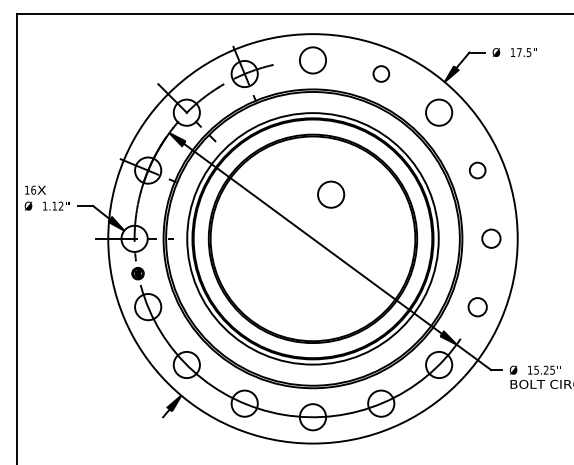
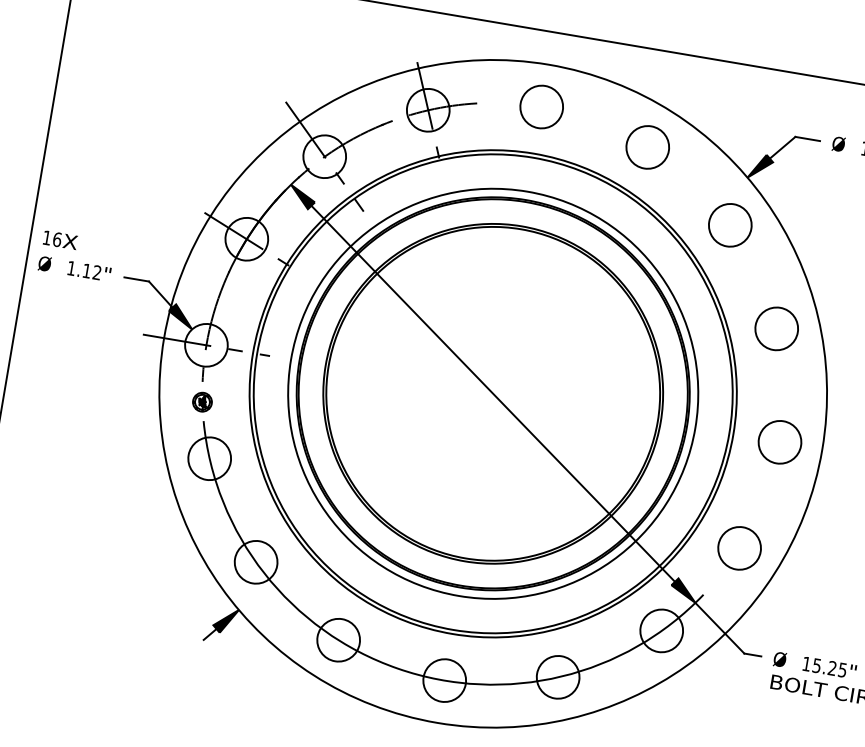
circle: (381, 73) -> (648, 146), size x1.67
circle: (477, 170) -> (776, 328), size x1.67
circle: (331, 194) -> (535, 327), removed
circle: (491, 238) -> (780, 441), size x1.43
circle: (477, 307) -> (739, 548), size x1.43

